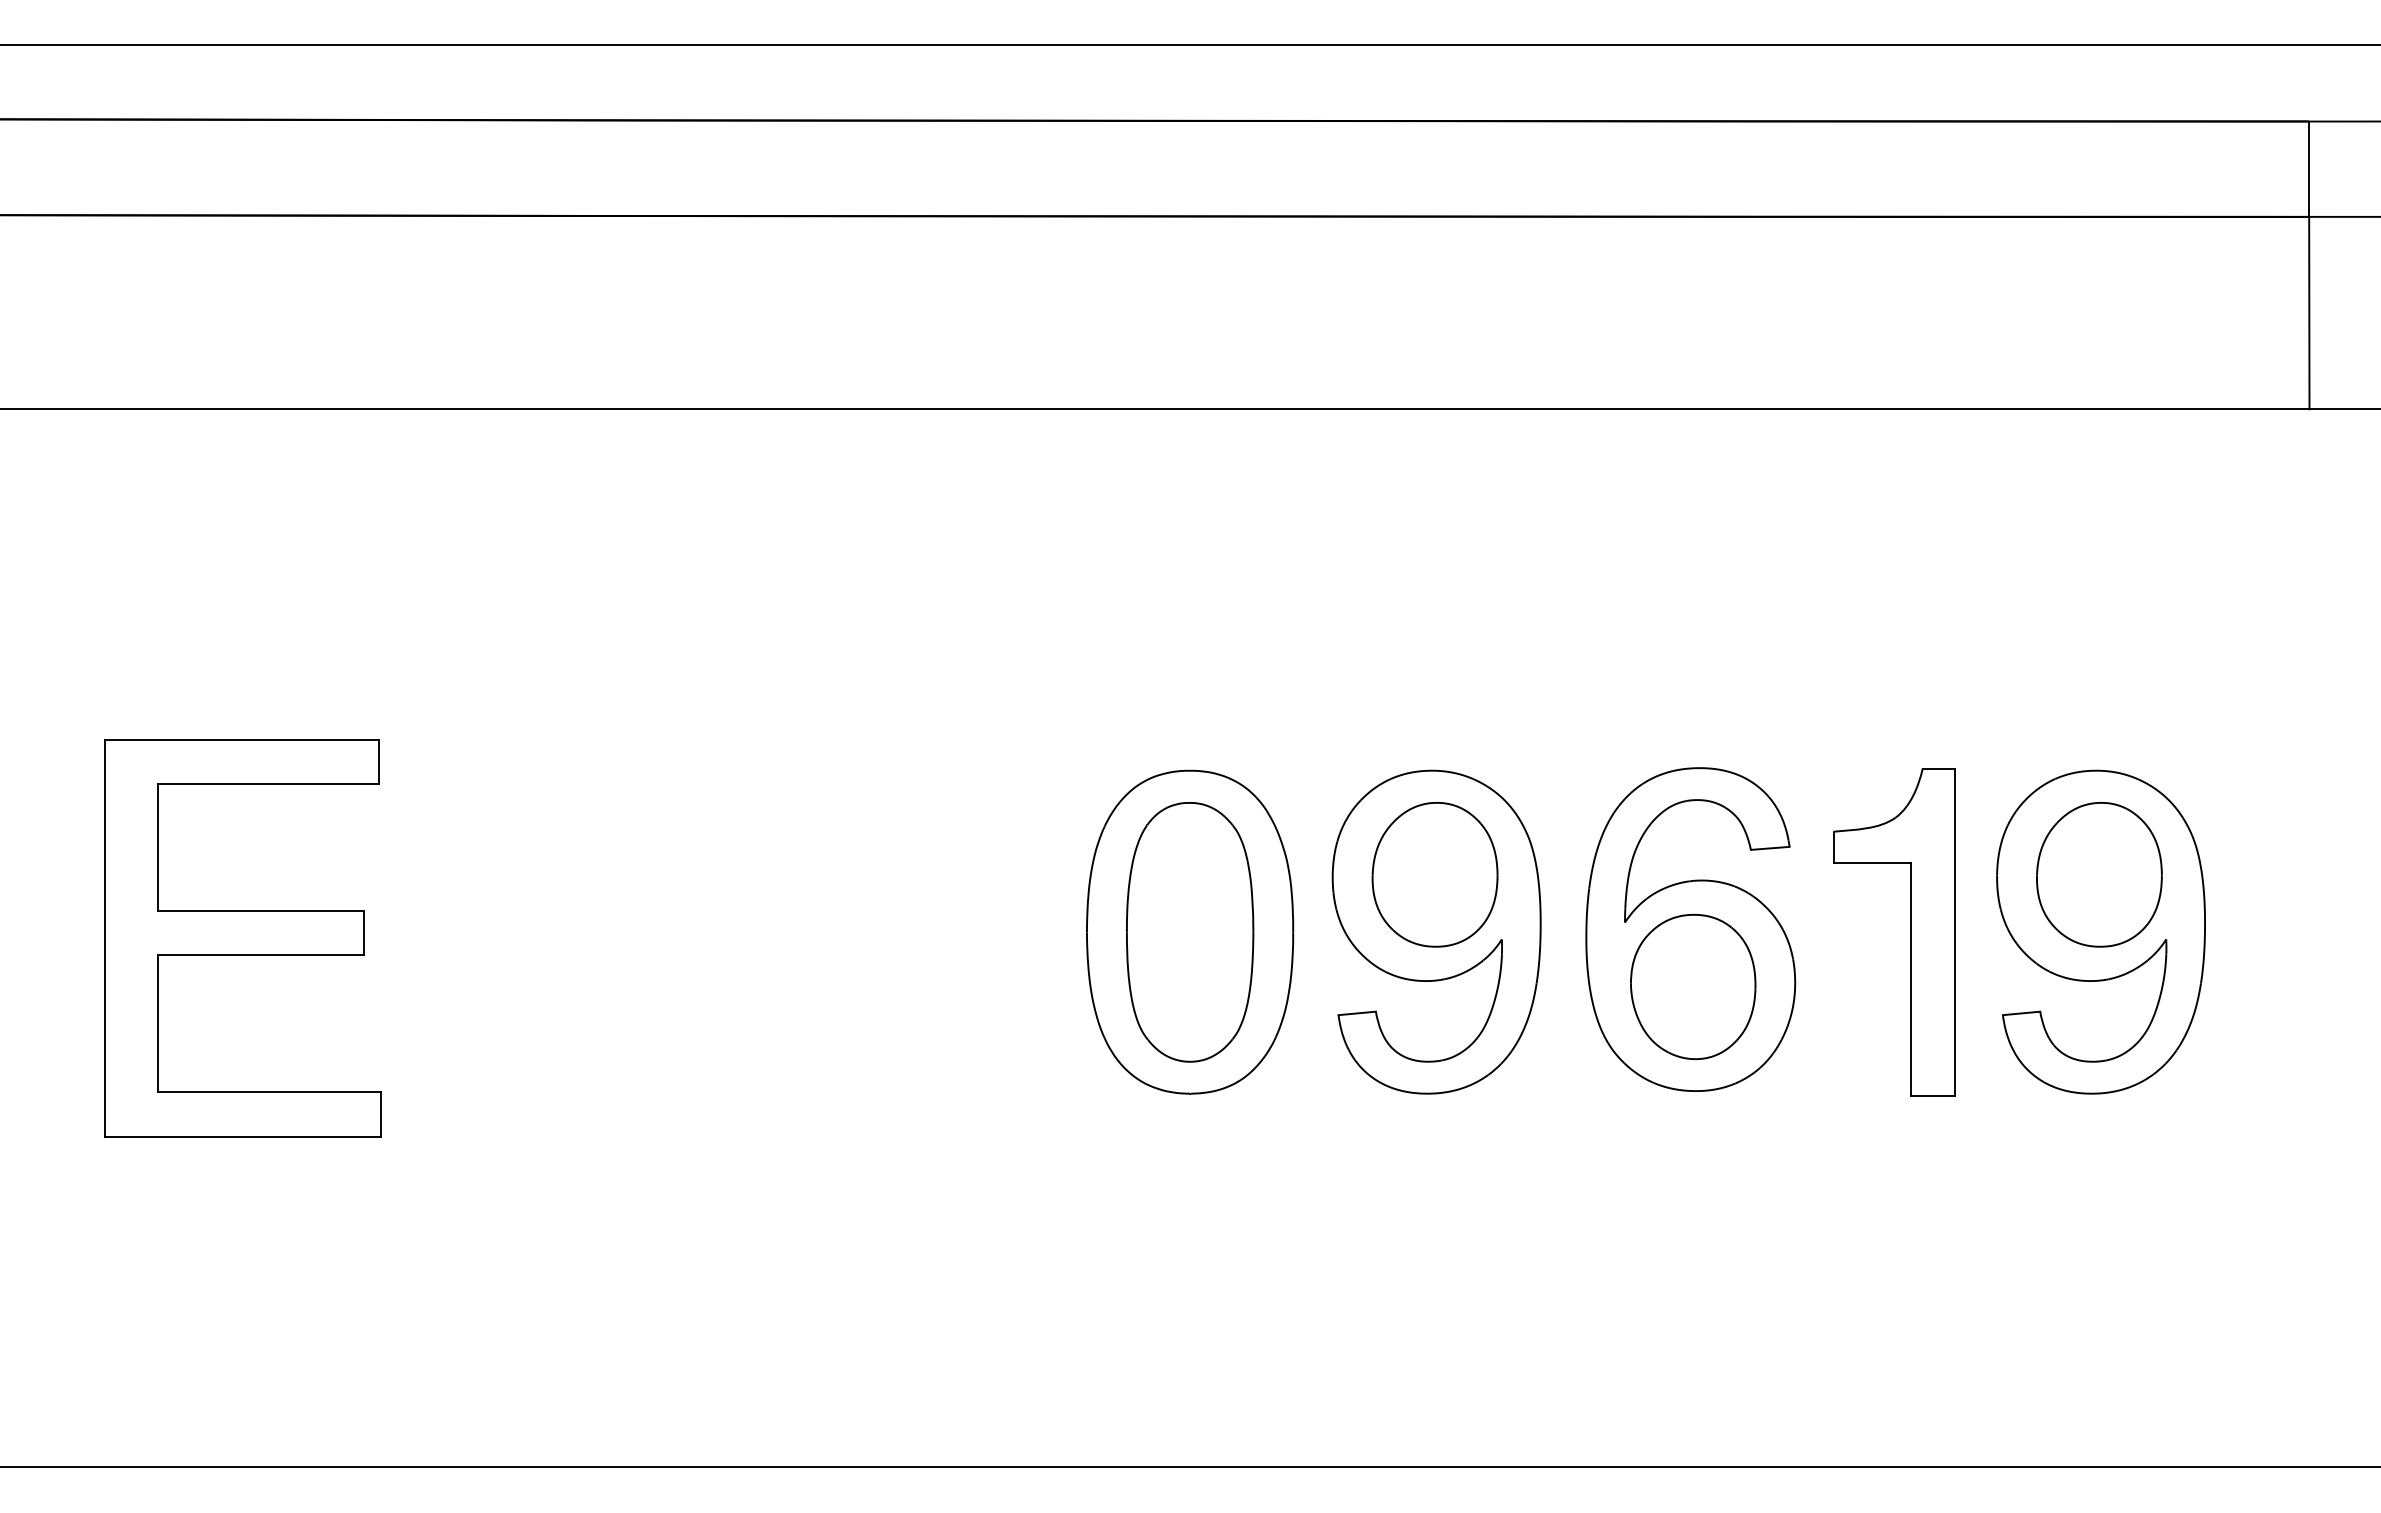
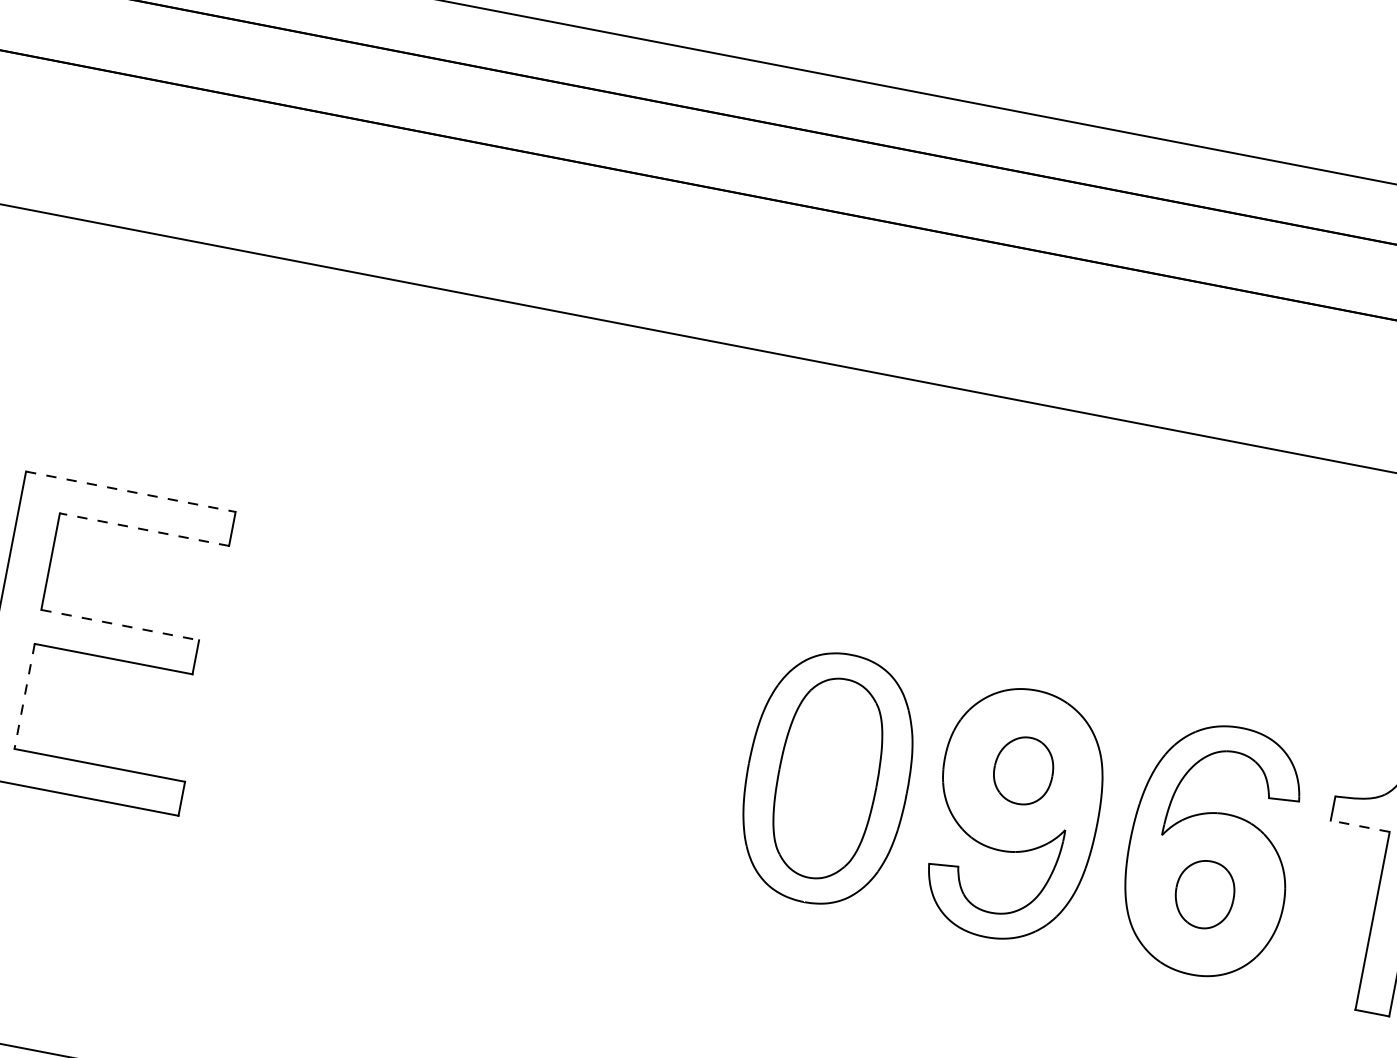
line: (242, 739) -> (131, 491), solid -> dashed
line: (268, 784) -> (144, 529), solid -> dashed
line: (1872, 863) -> (1360, 826), solid -> dashed
part: (1434, 874) -> (1023, 770), size x0.6
line: (261, 910) -> (120, 625), solid -> dashed
part: (1693, 986) -> (1204, 894), size x0.6
line: (157, 1023) -> (24, 696), solid -> dashed

